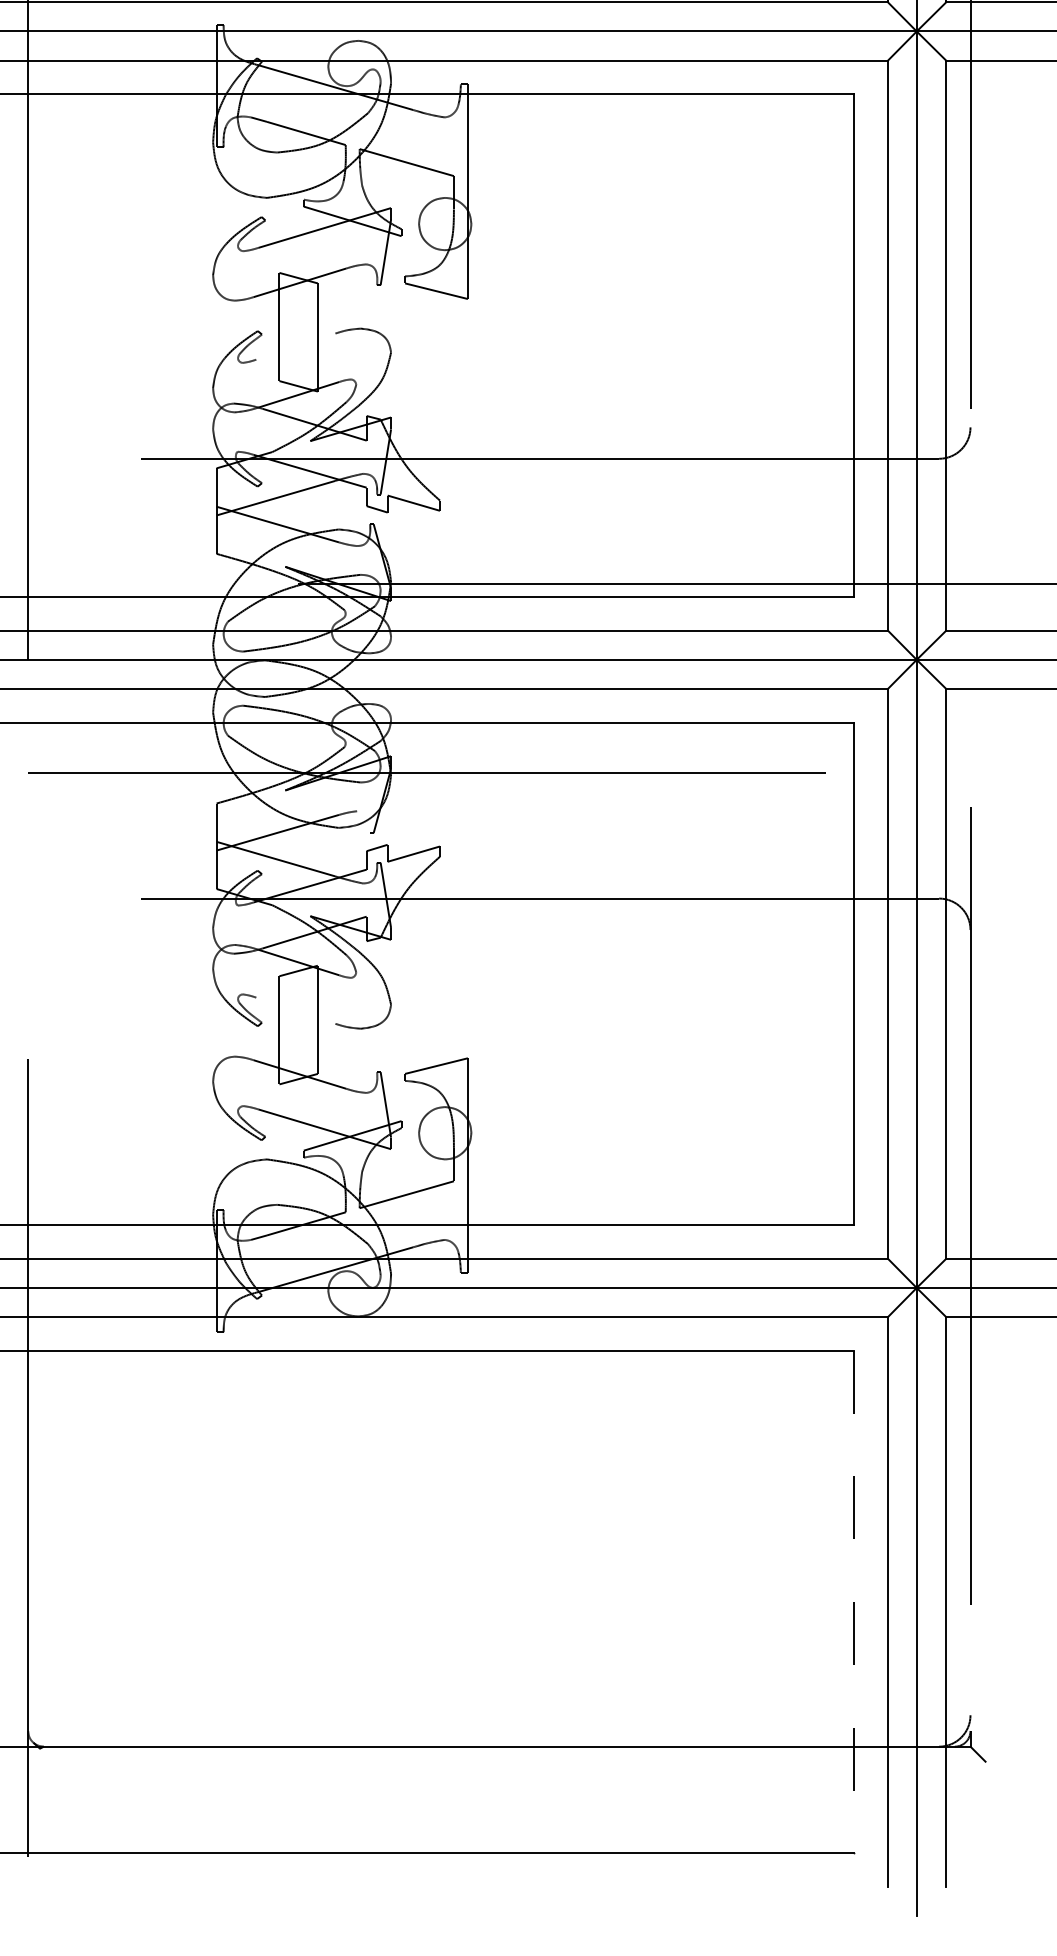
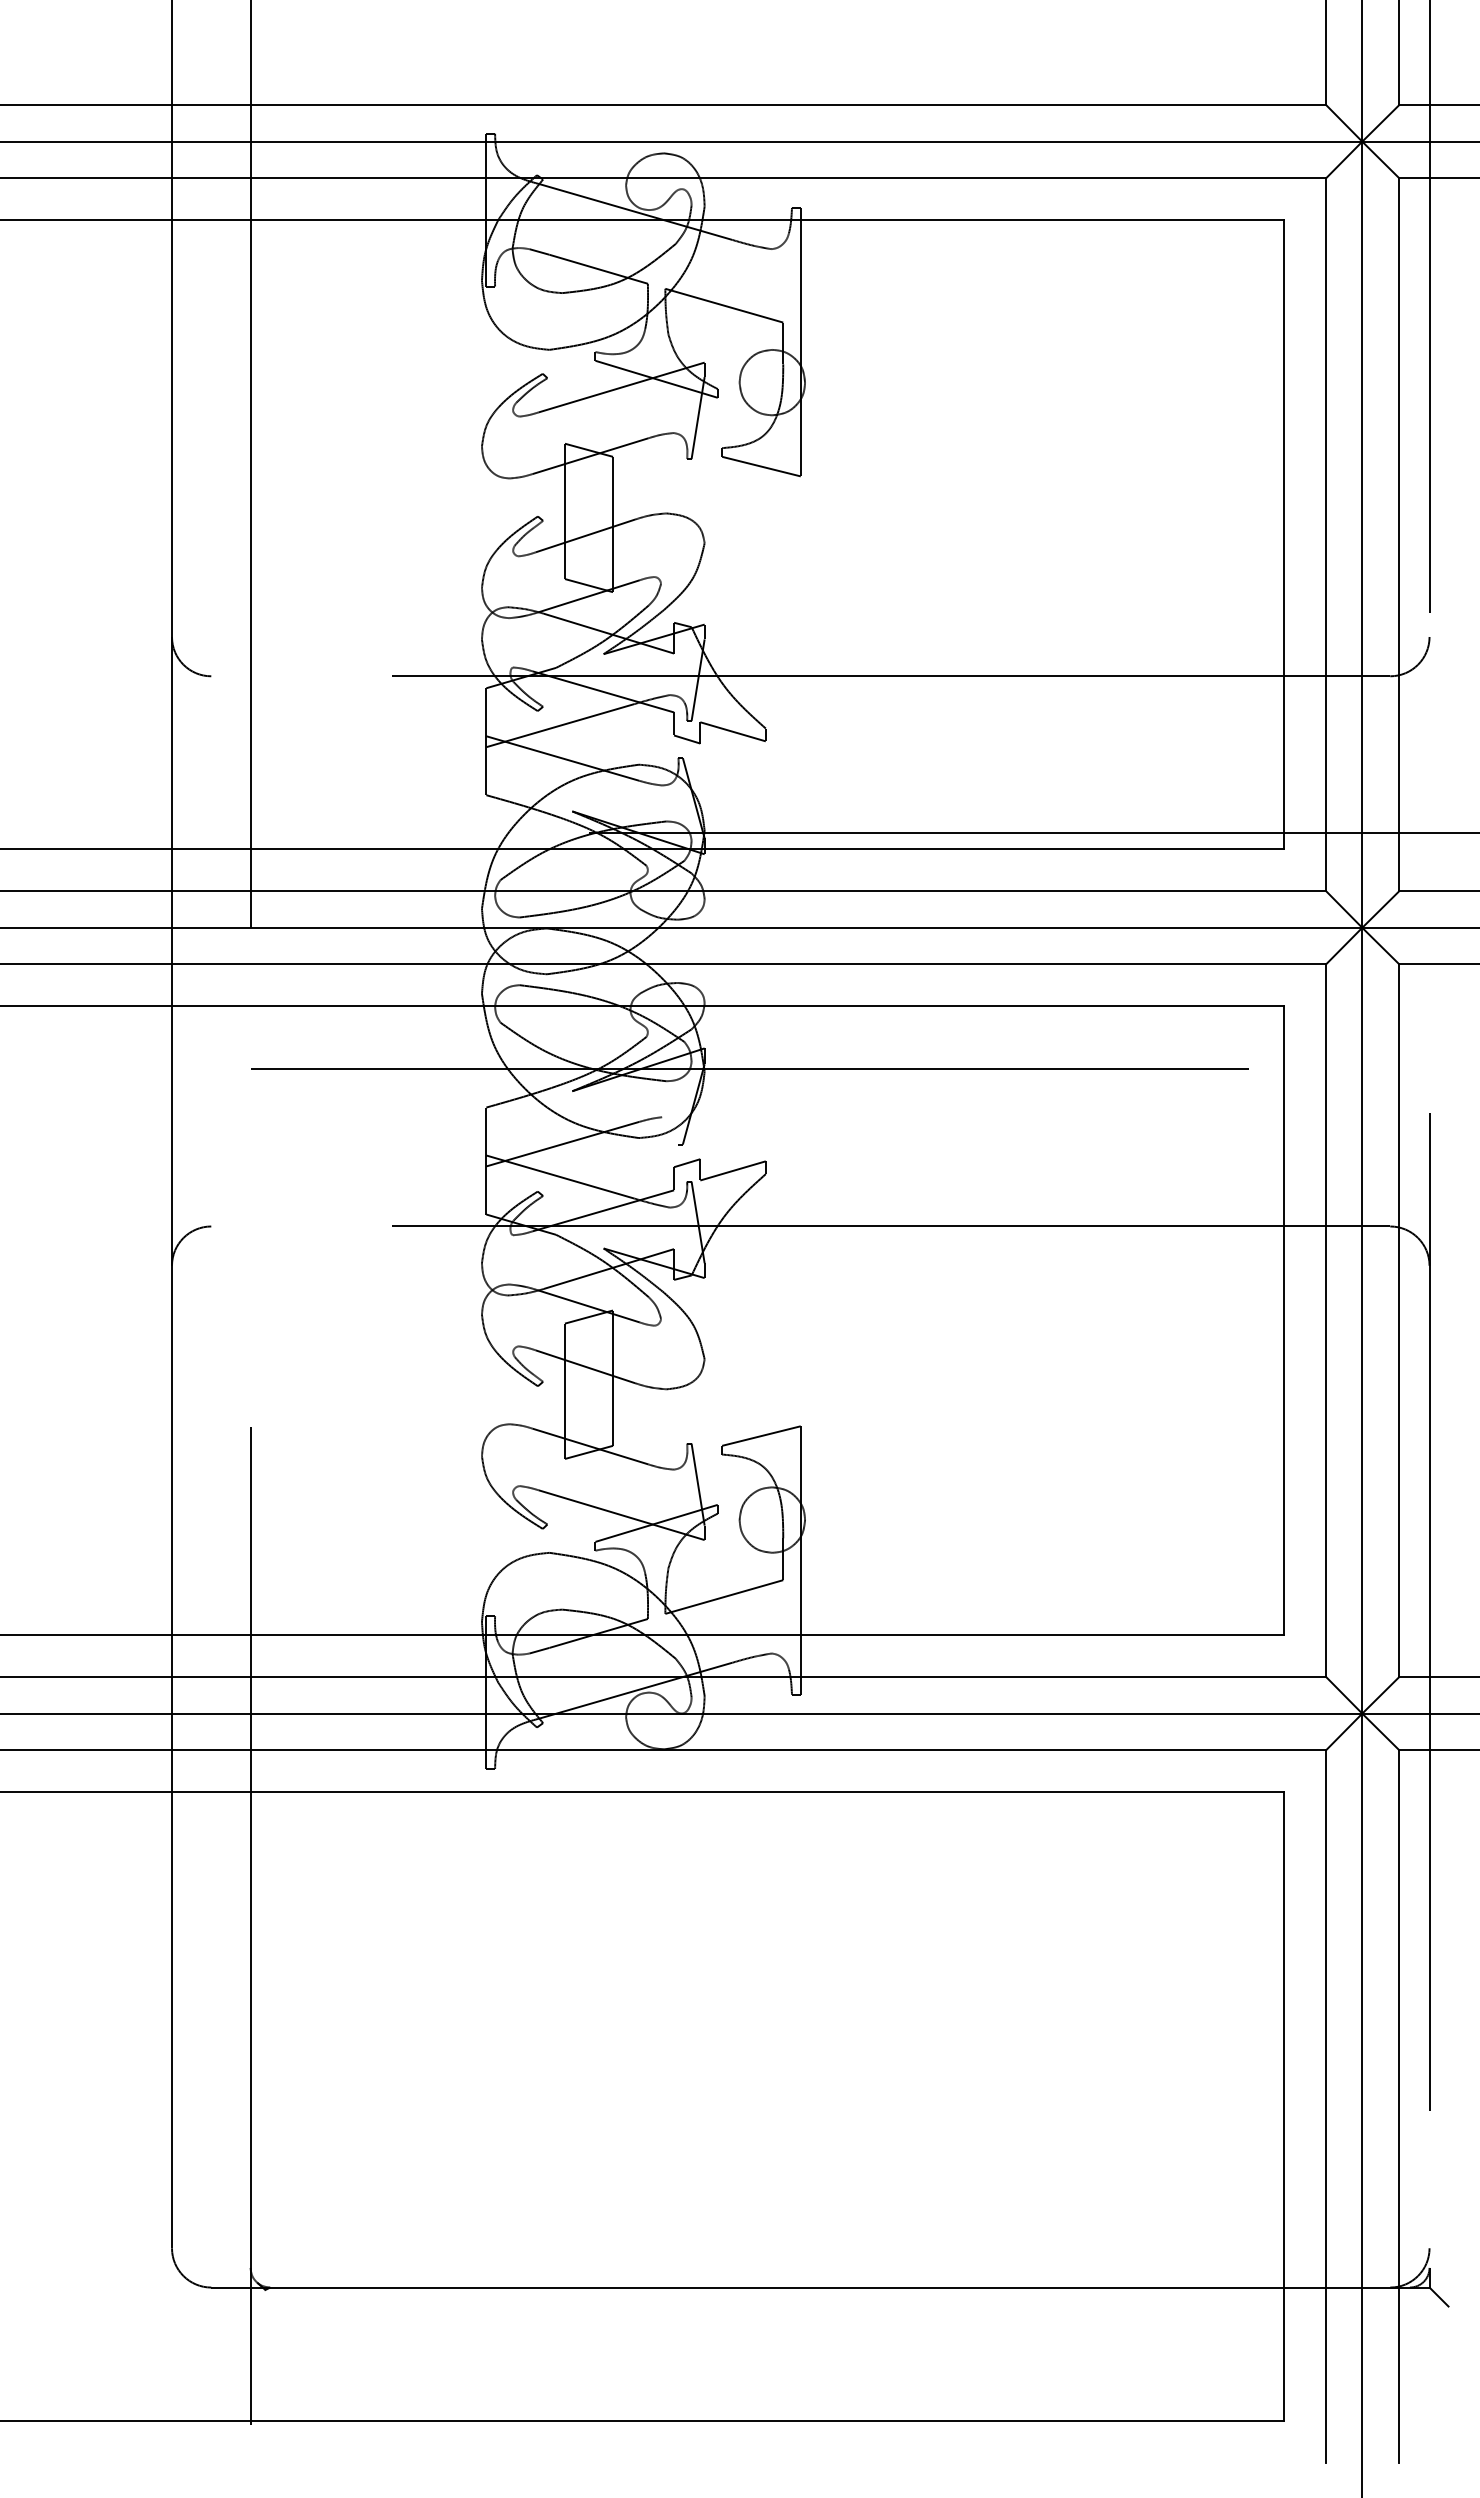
line: (295, 346) -> (585, 535), added
line: (295, 1010) -> (585, 1366), added
line: (854, 1602) -> (1284, 2107), dashed -> solid

